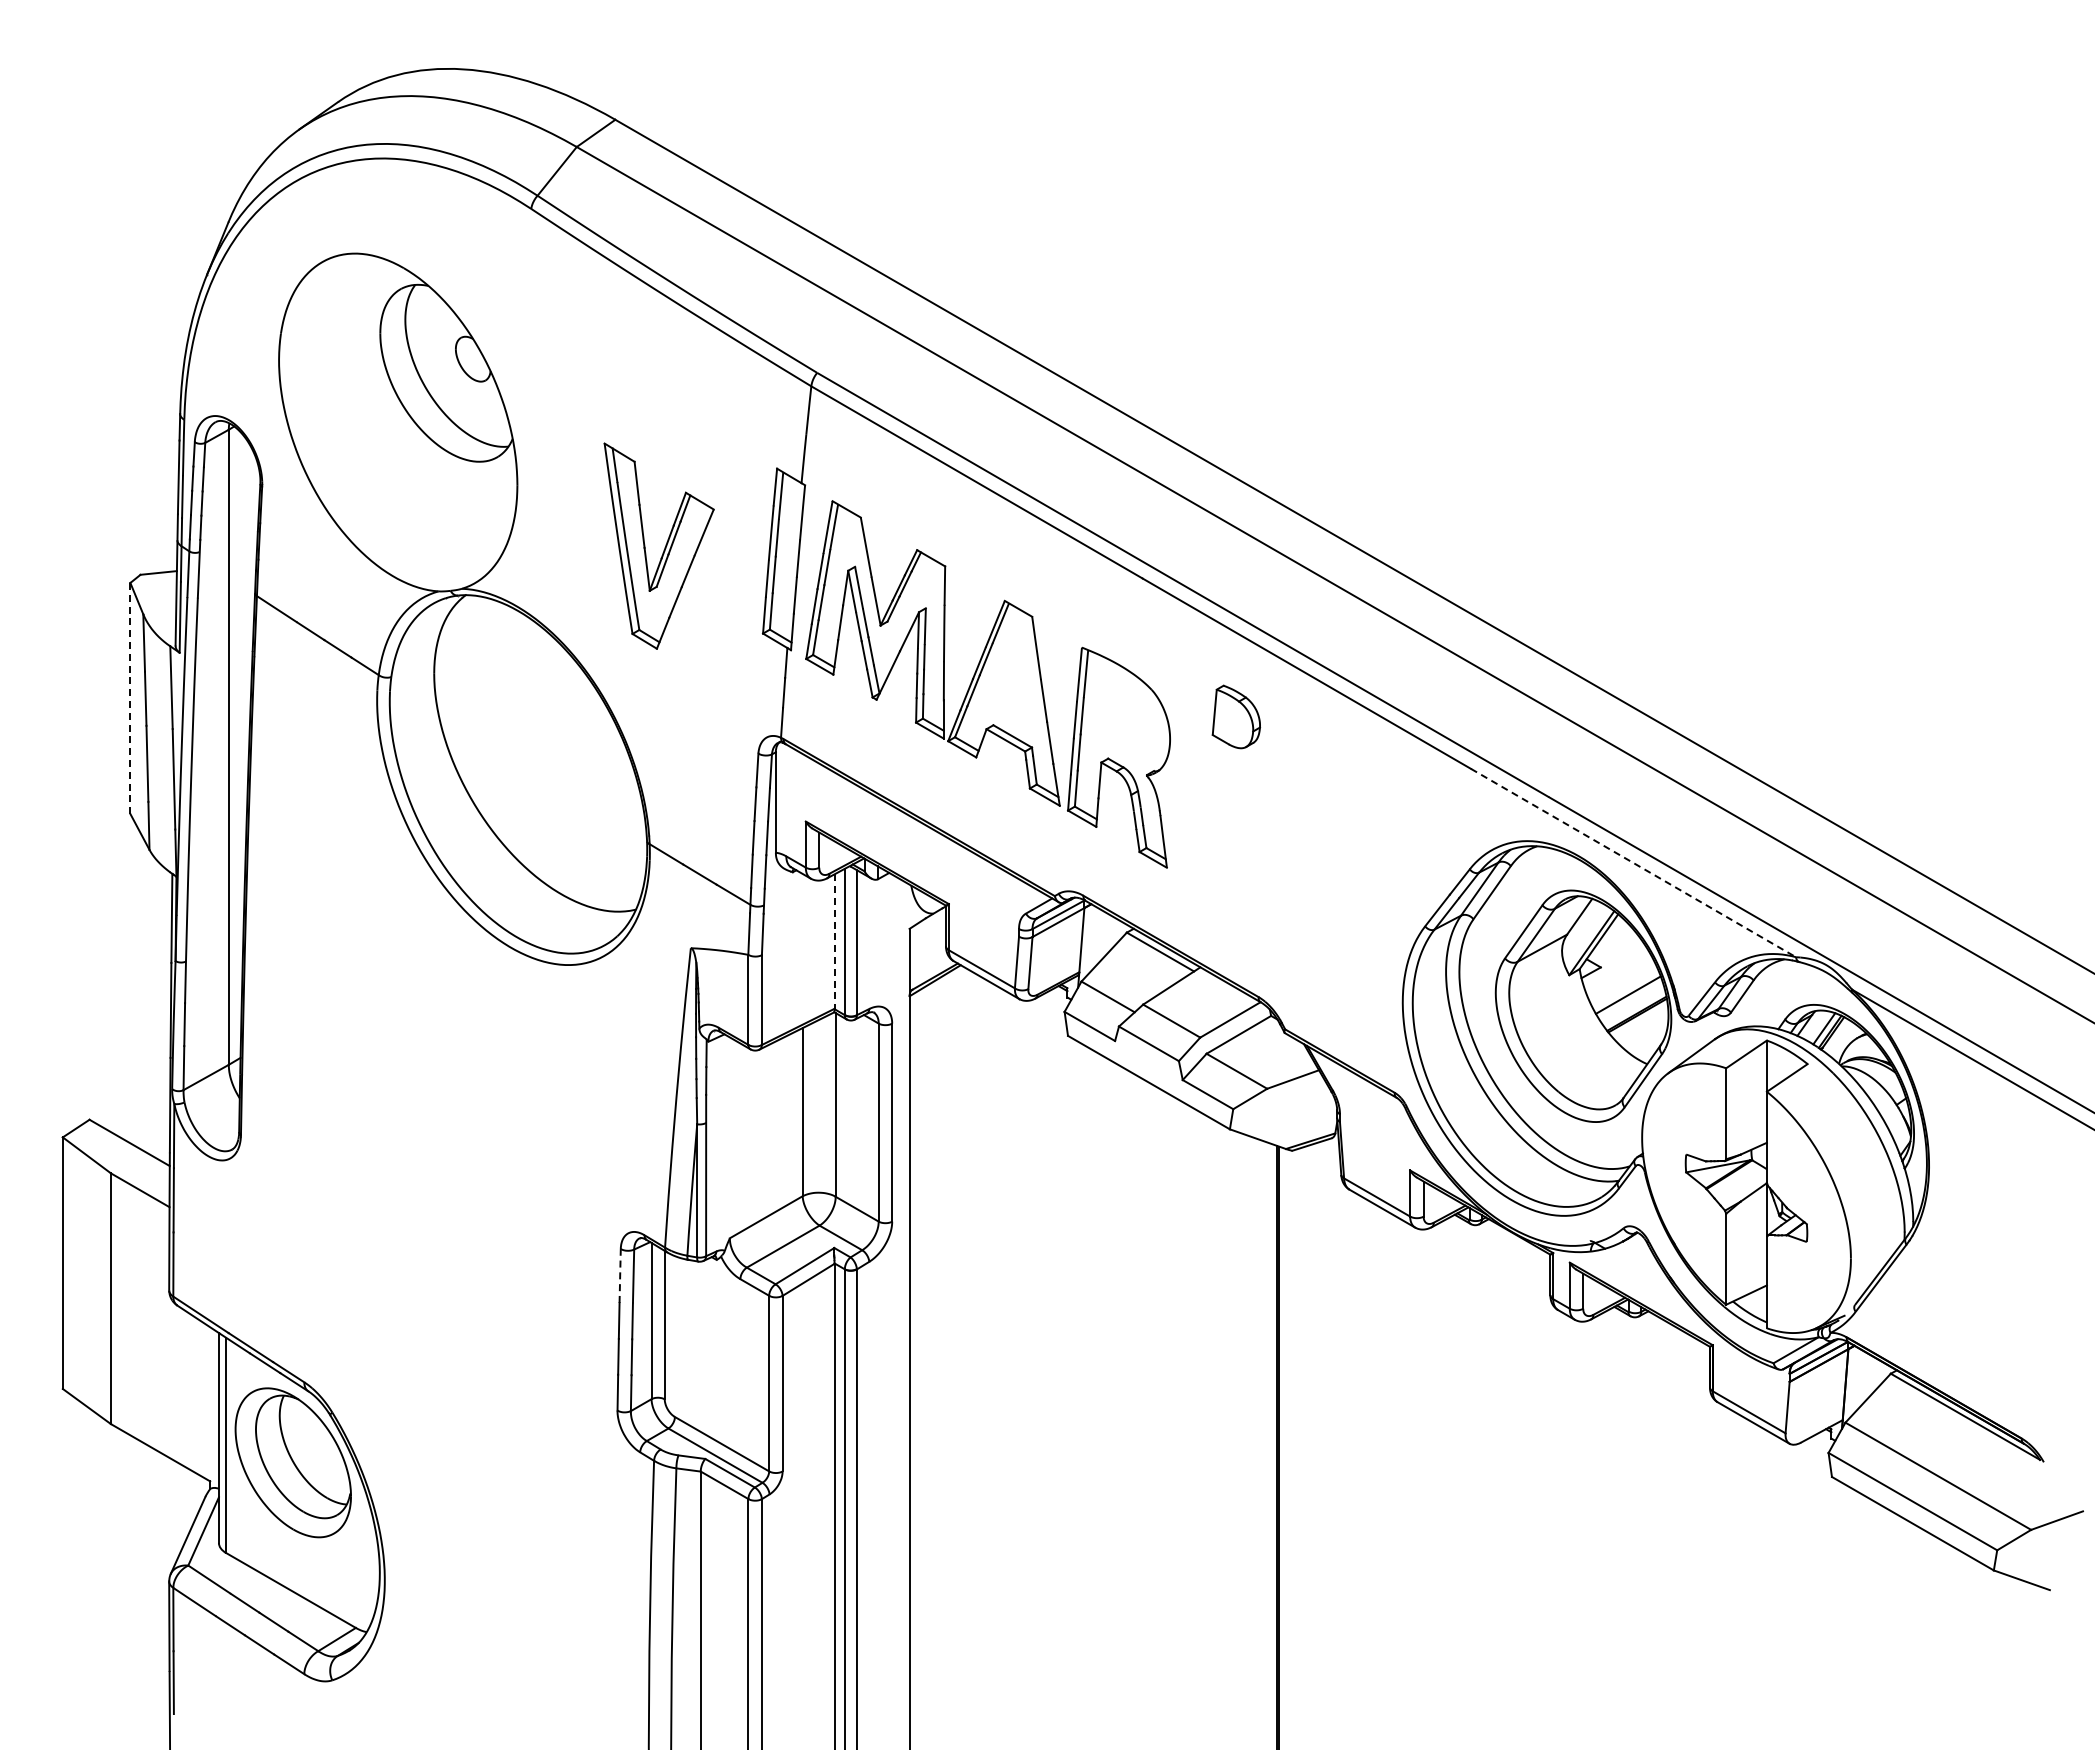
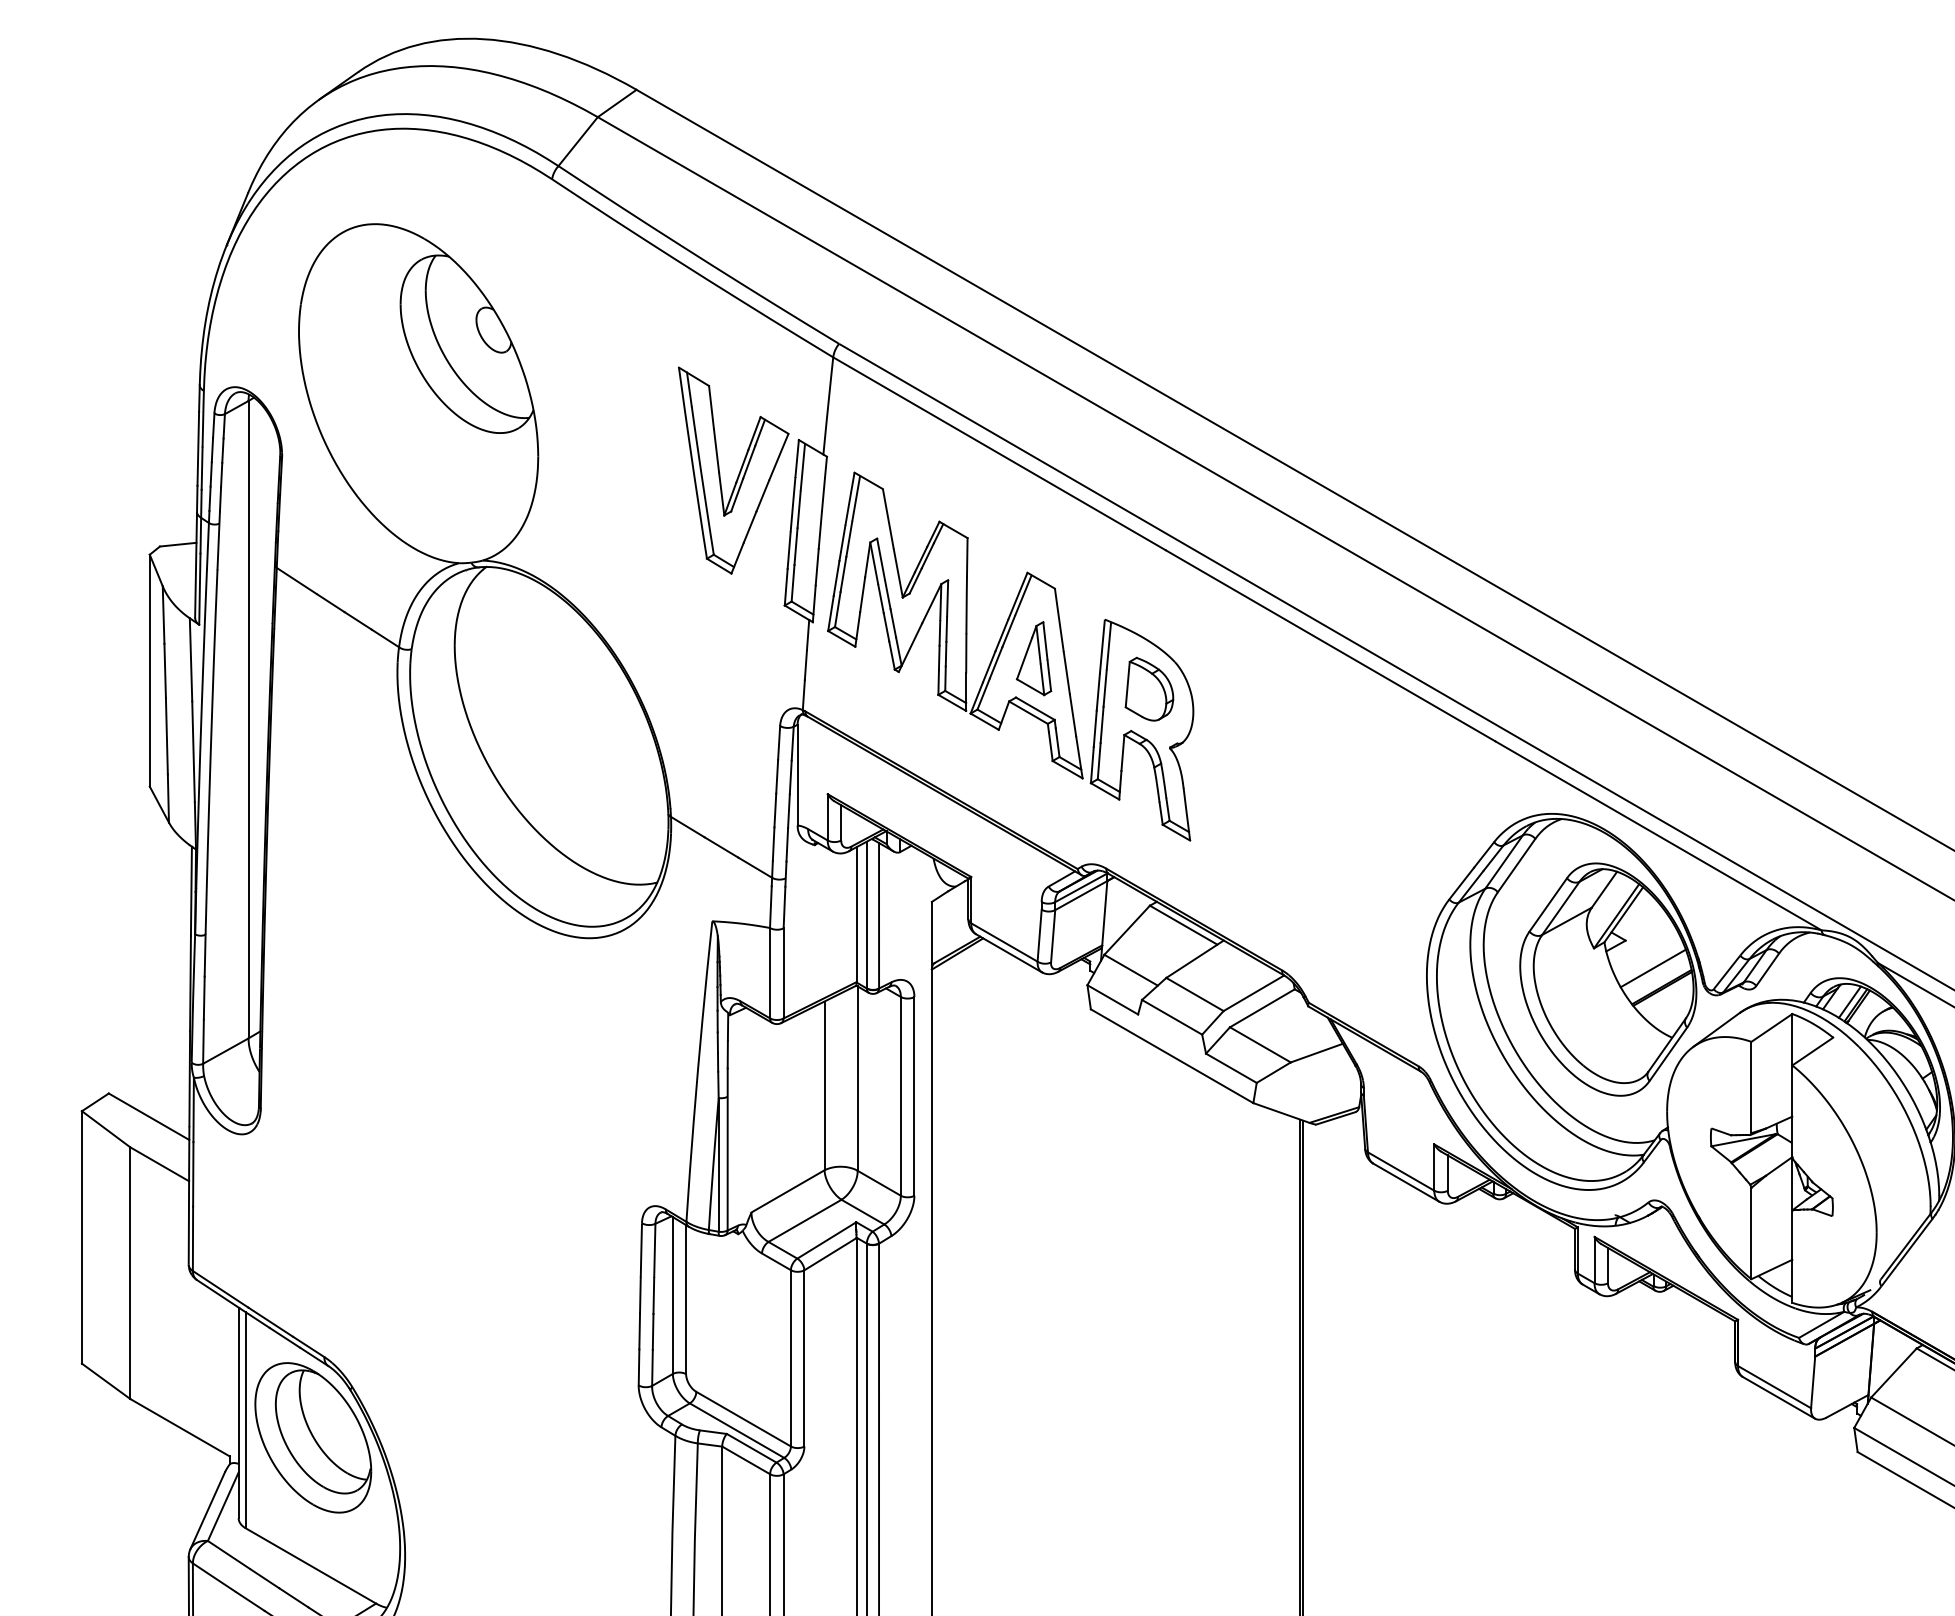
part: (664, 547) -> (739, 471), moved
part: (1011, 686) -> (1034, 658), added
line: (130, 698) -> (149, 670), dashed -> solid
part: (1235, 716) -> (1148, 688), moved
line: (1633, 863) -> (1658, 836), dashed -> solid
line: (834, 942) -> (856, 915), dashed -> solid
line: (620, 1274) -> (641, 1248), dashed -> solid

